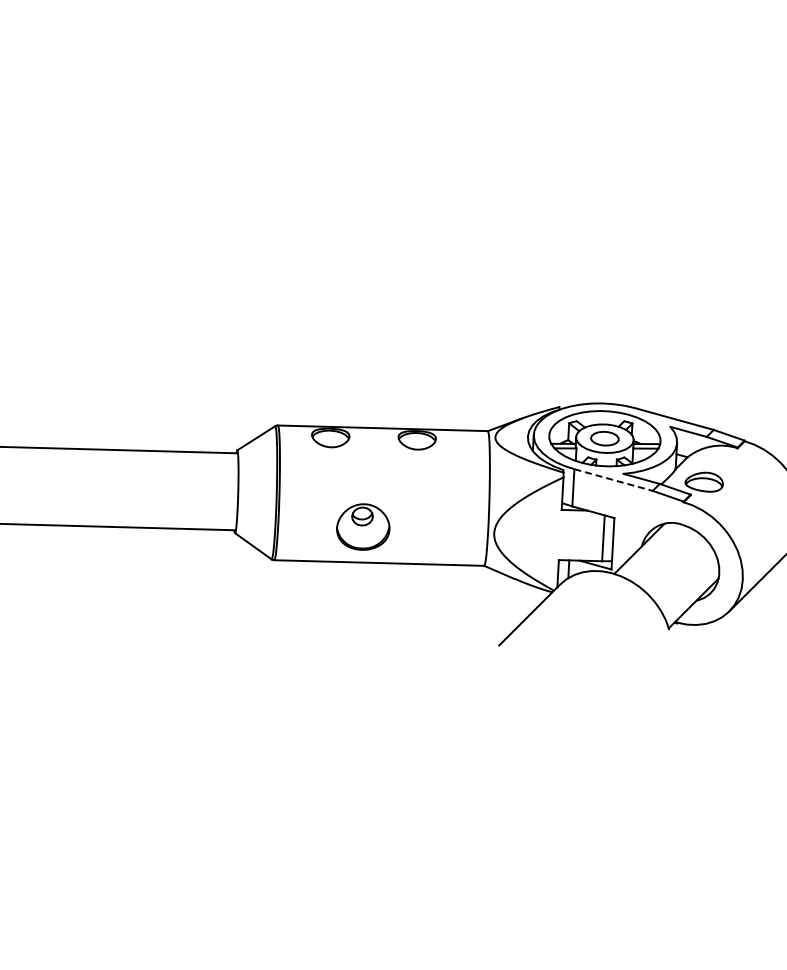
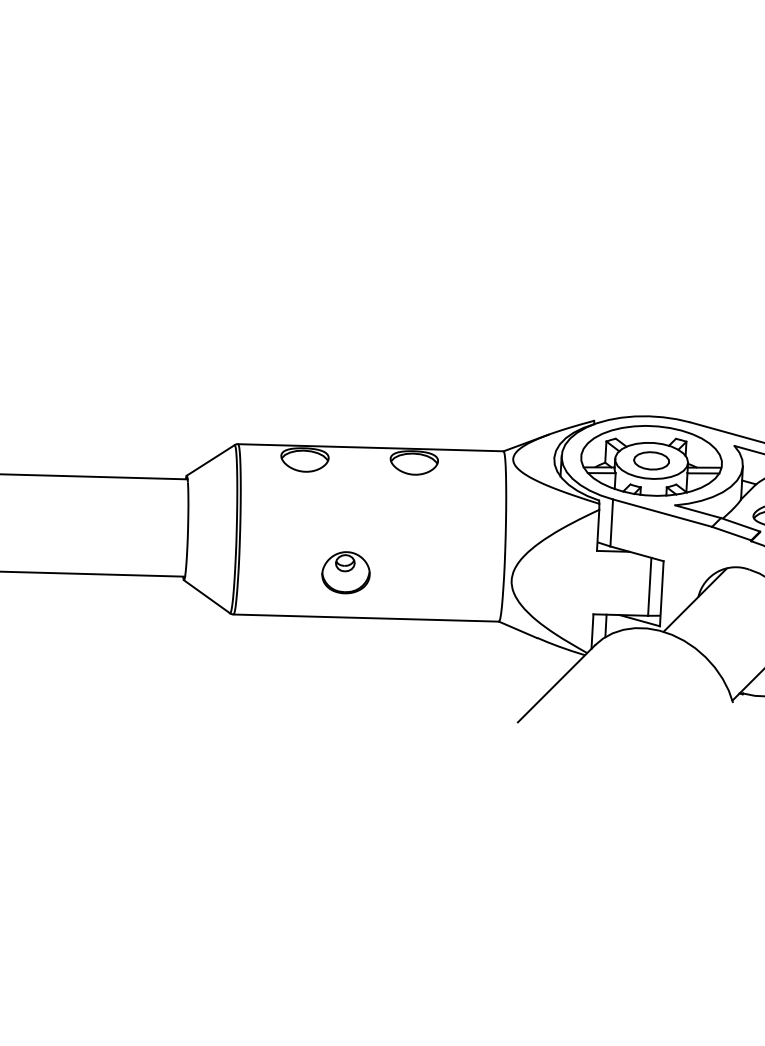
line: (613, 480) -> (662, 513), dashed -> solid
part: (362, 527) -> (345, 573), size x0.71

